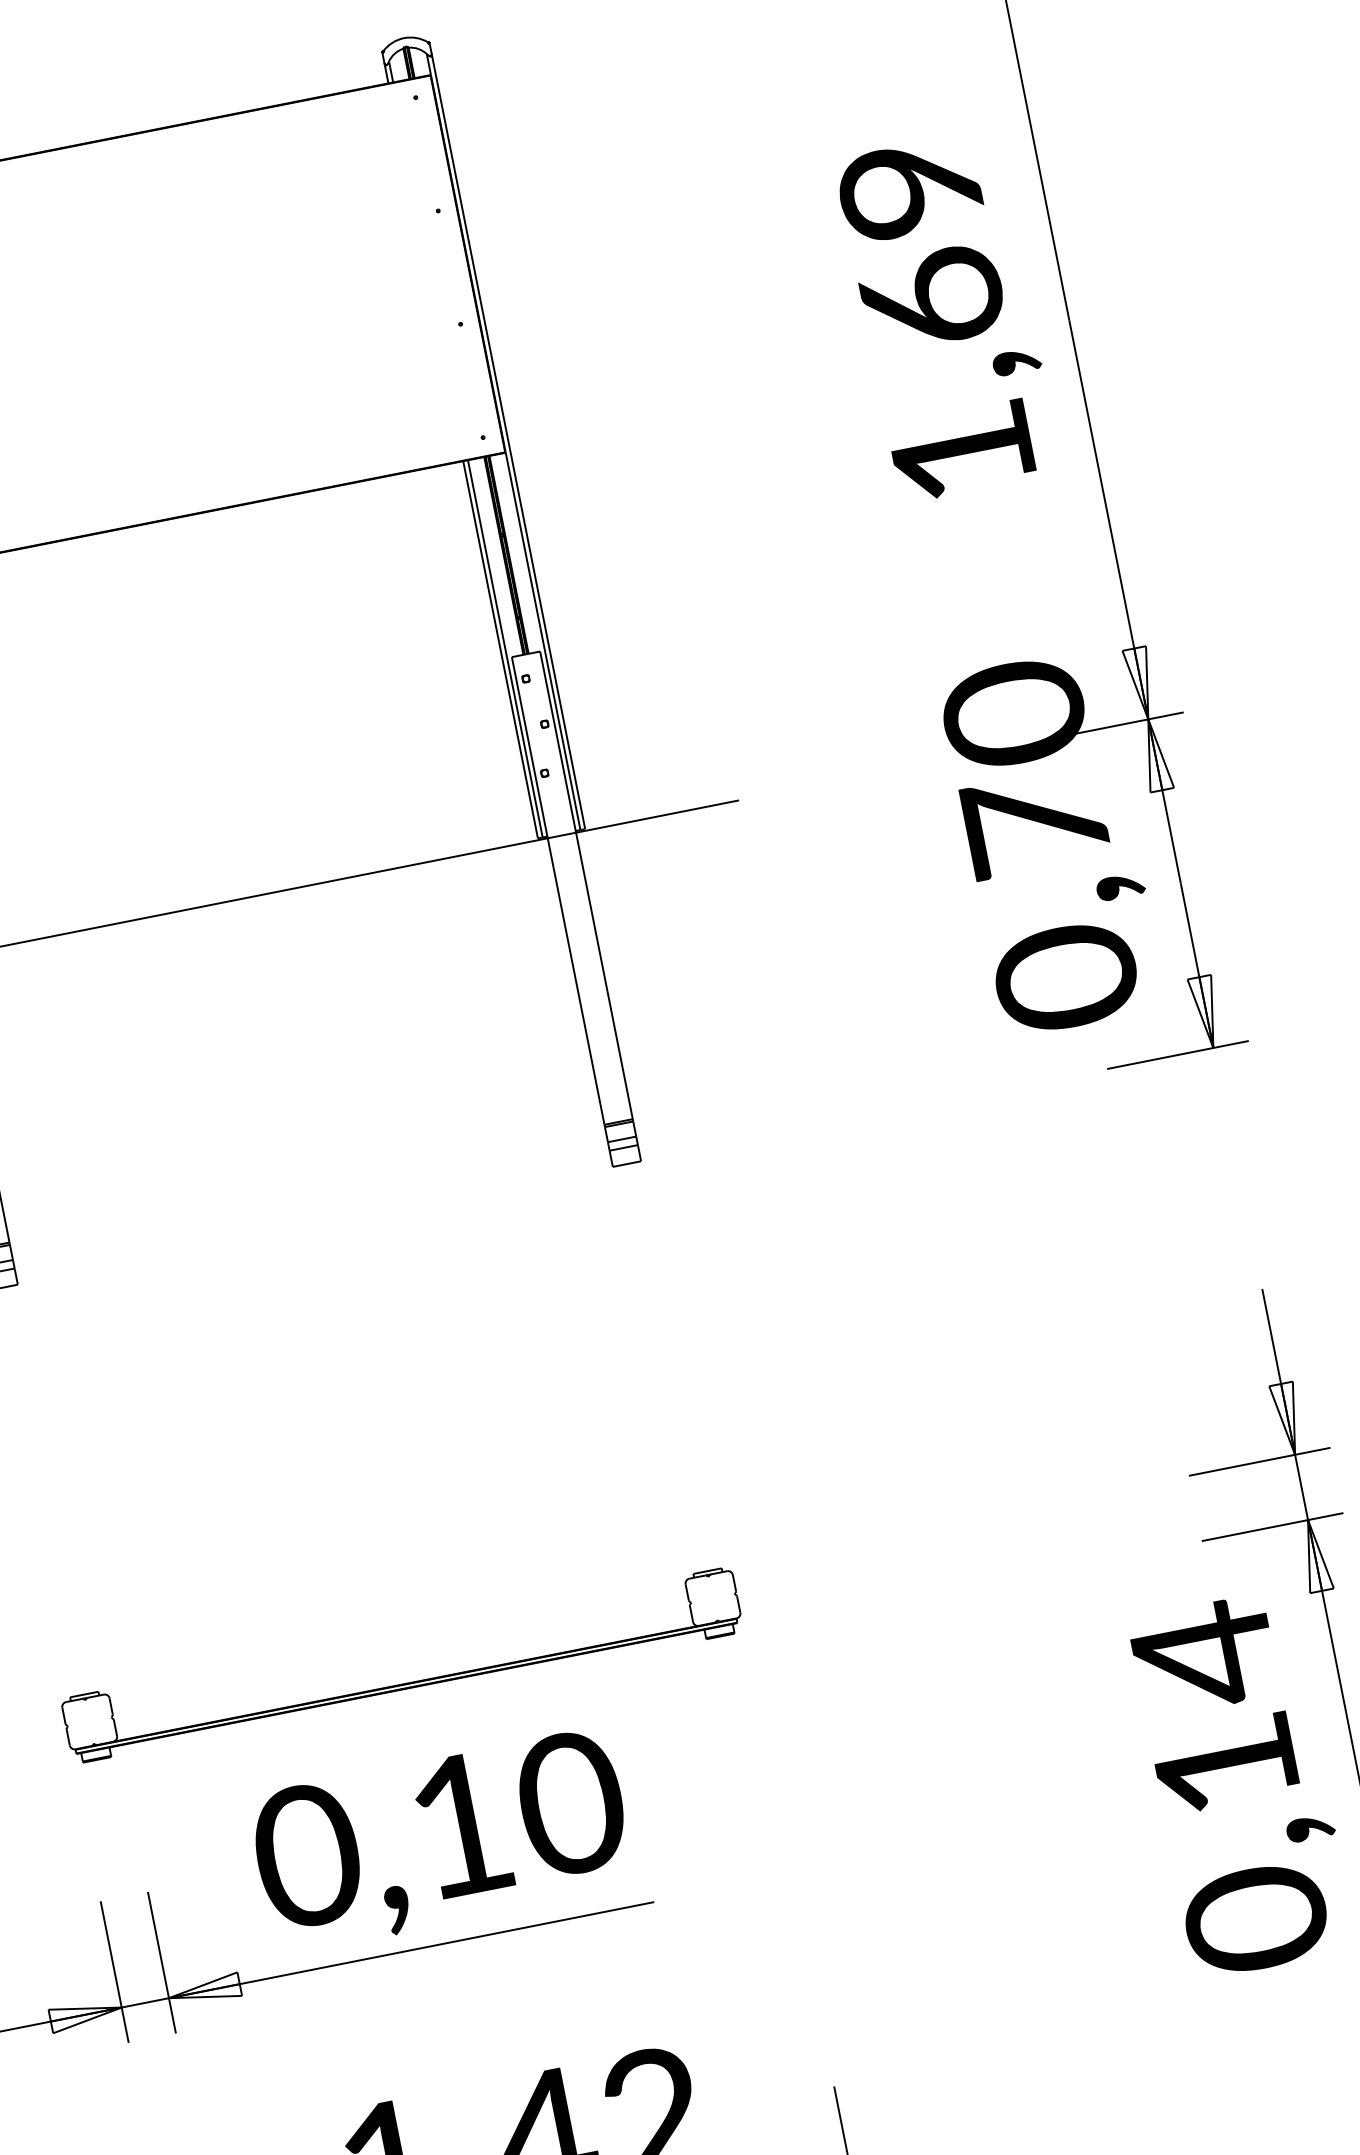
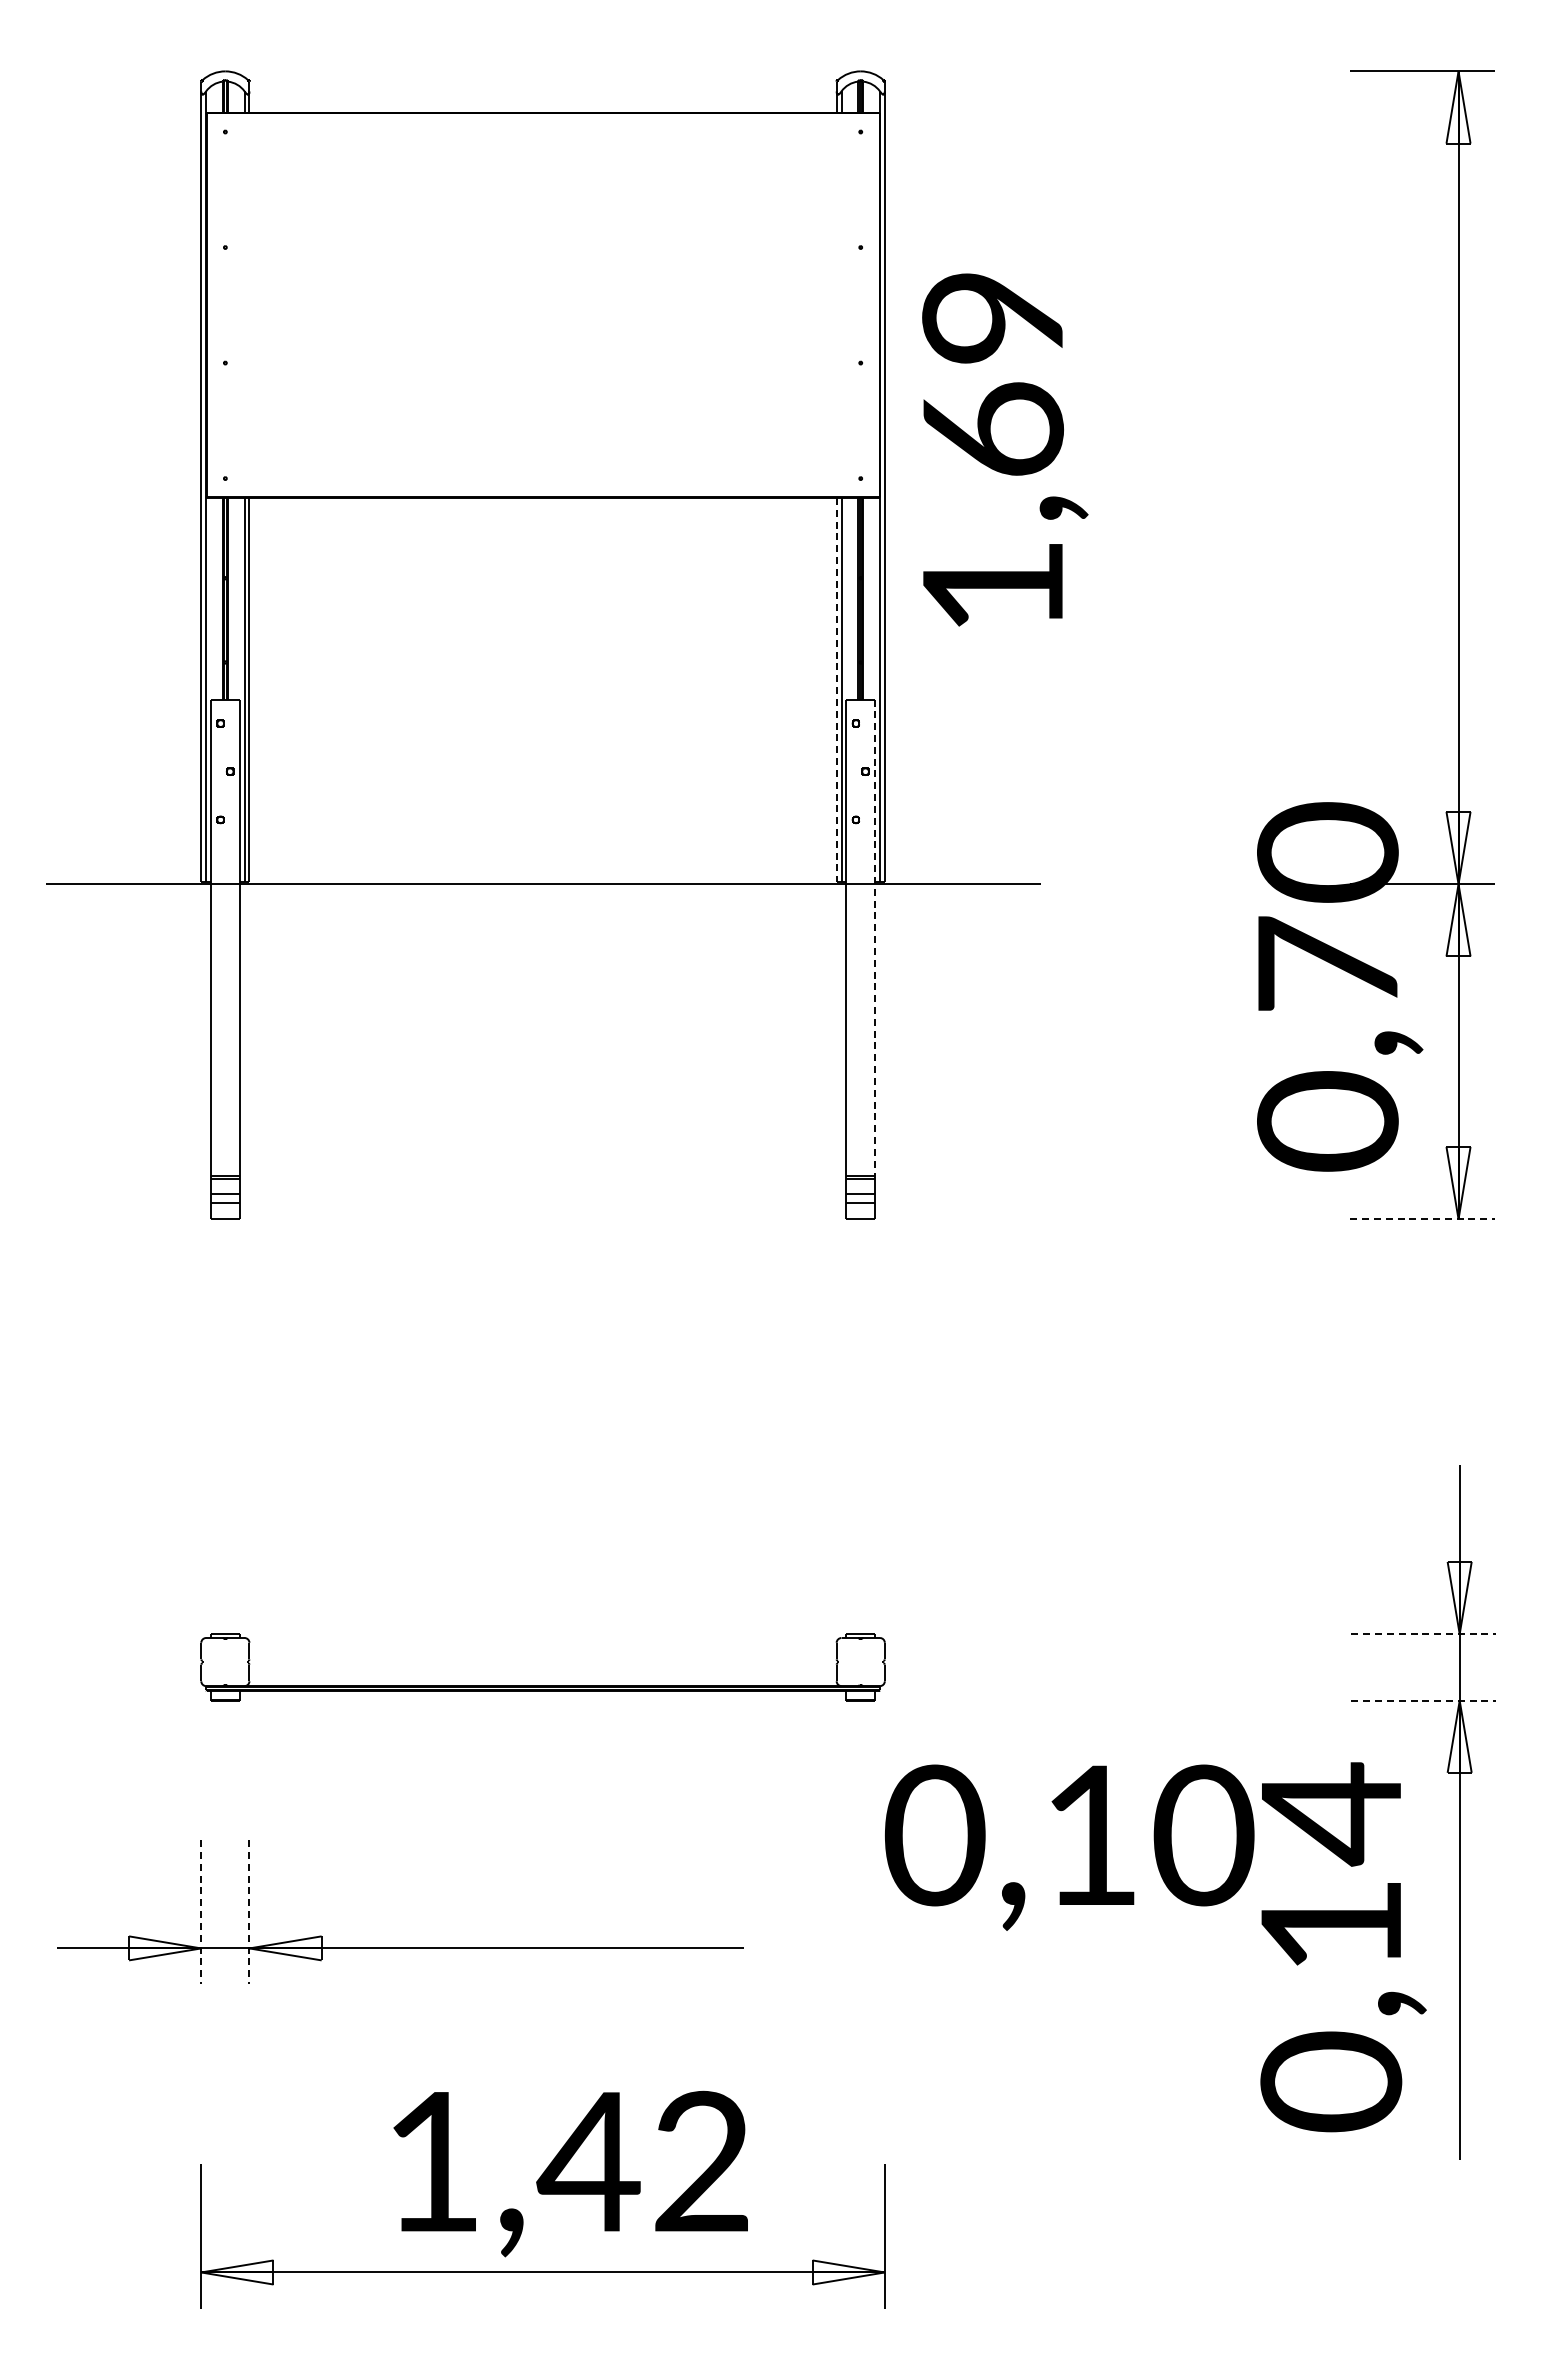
text: (948, 315) -> (1005, 449), moved
line: (500, 650) -> (836, 690), solid -> dashed
line: (586, 885) -> (875, 938), solid -> dashed
line: (1178, 1055) -> (1422, 1219), solid -> dashed
line: (1260, 1462) -> (1424, 1634), solid -> dashed
line: (1273, 1526) -> (1424, 1700), solid -> dashed
text: (441, 1841) -> (1069, 1847), moved
line: (162, 1962) -> (249, 1912), solid -> dashed
line: (114, 1972) -> (201, 1912), solid -> dashed

